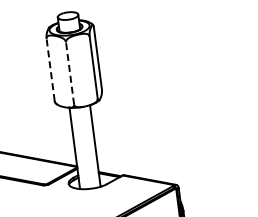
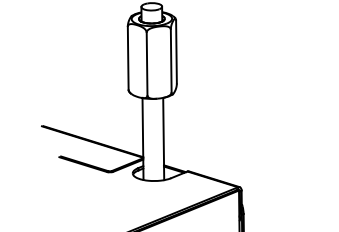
line: (50, 69) -> (128, 57), dashed -> solid
line: (70, 72) -> (147, 63), dashed -> solid

